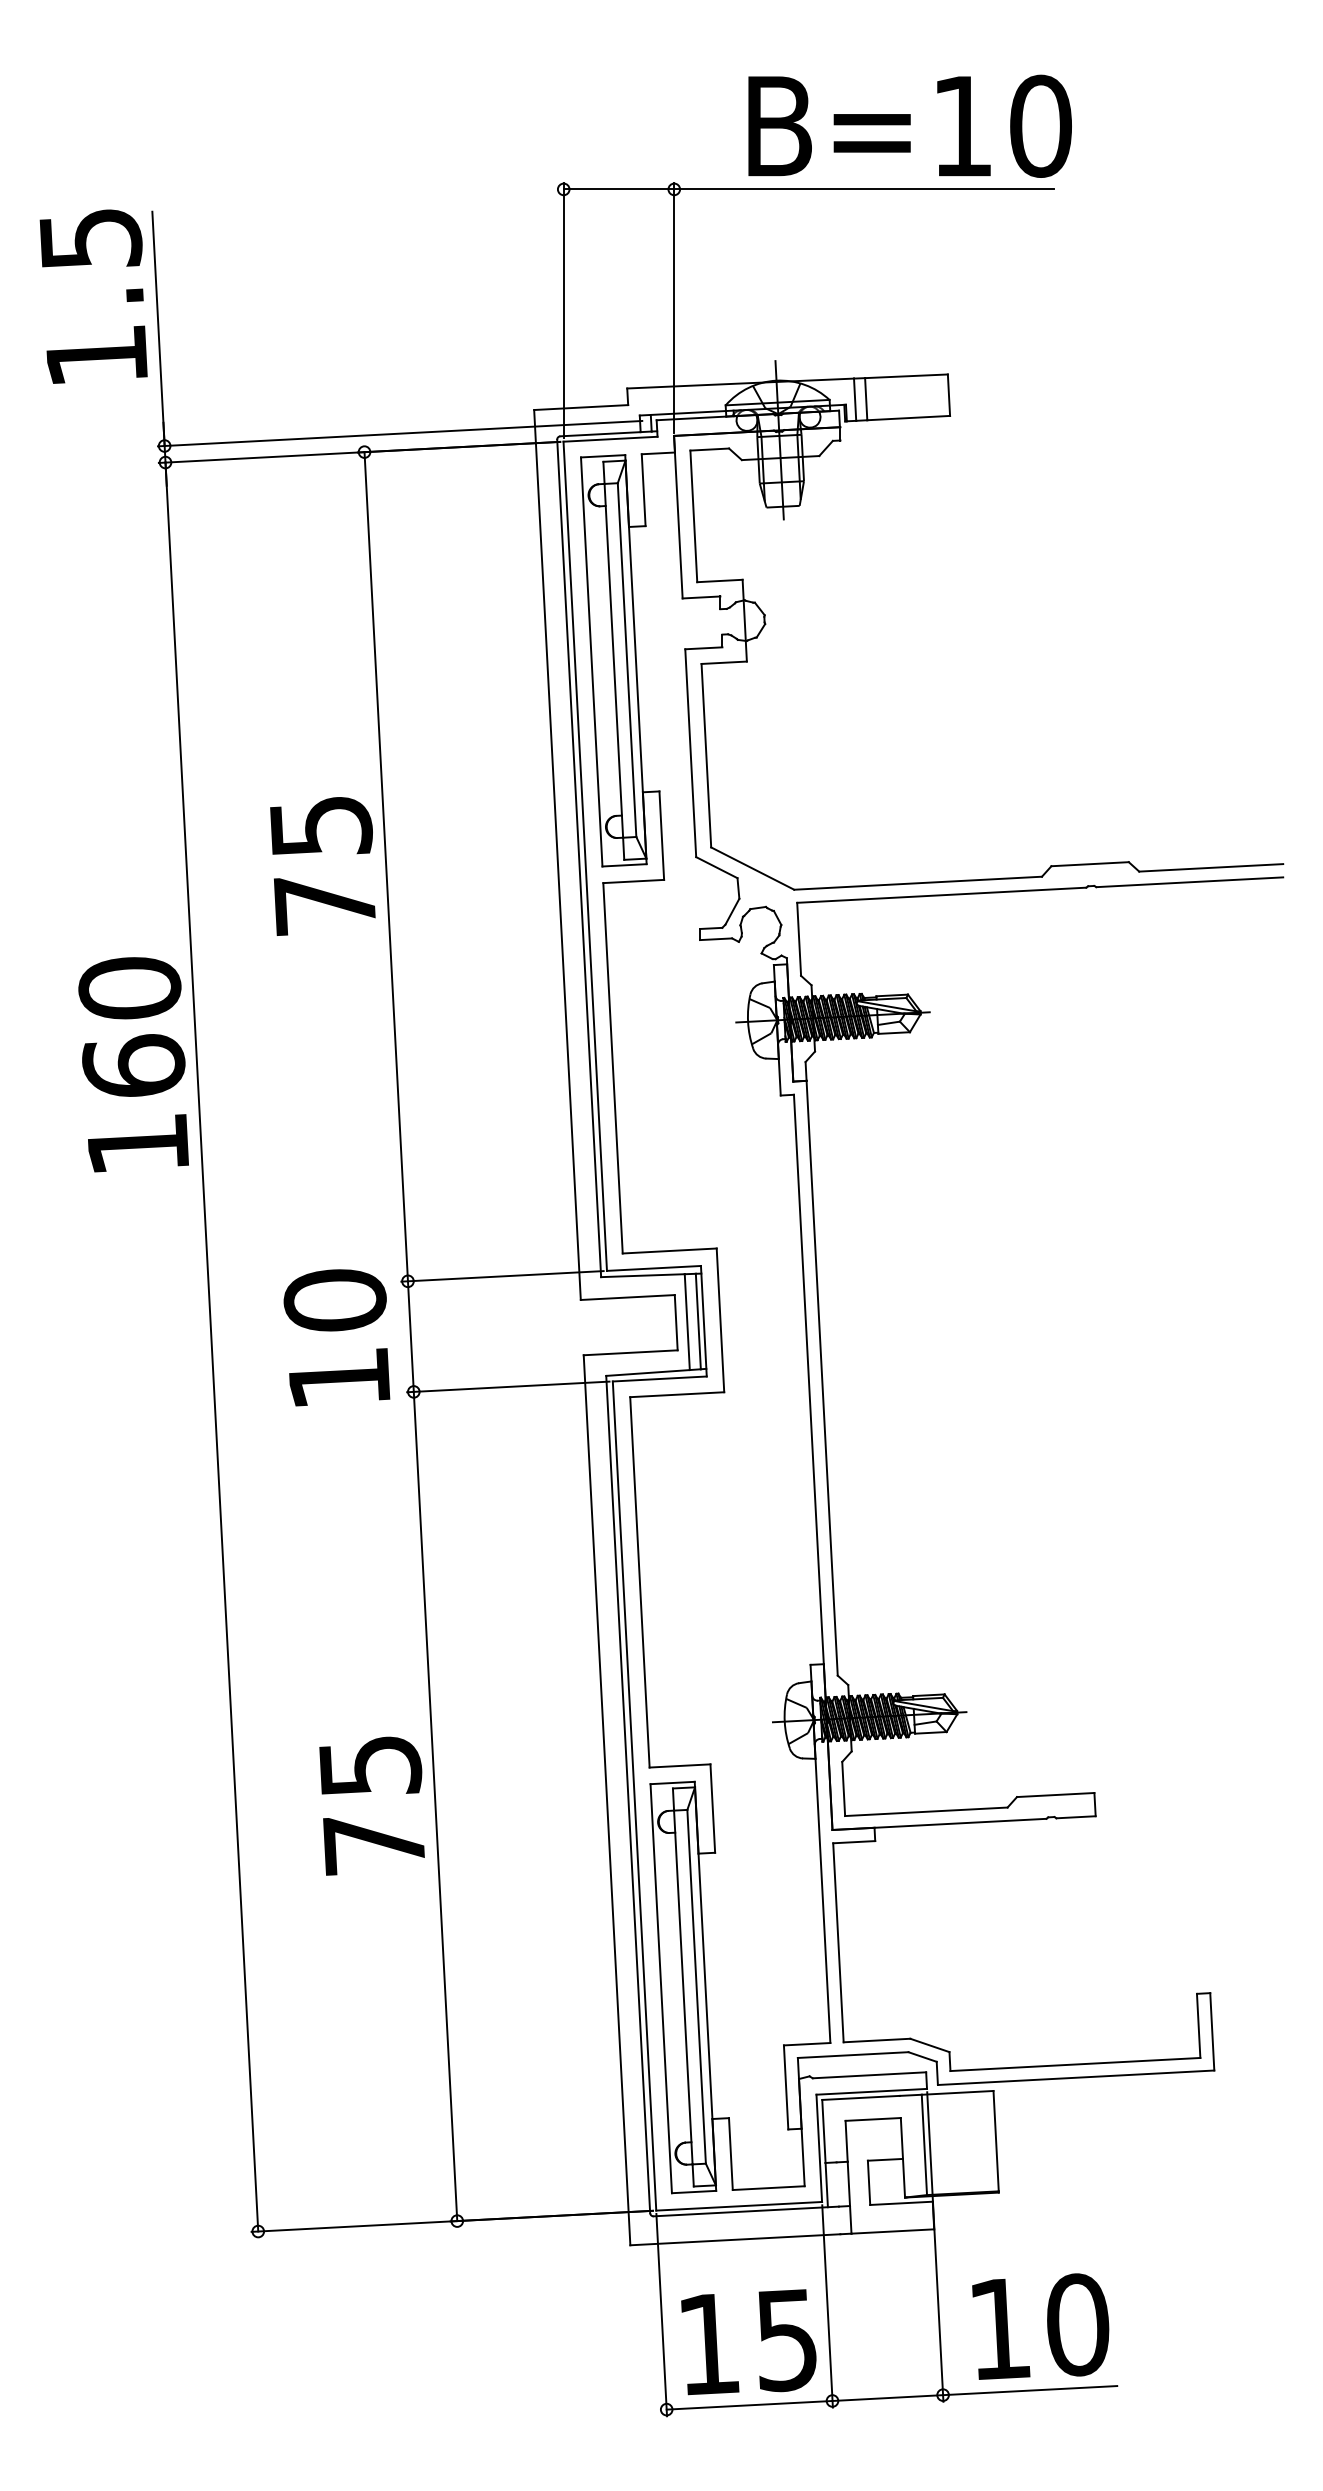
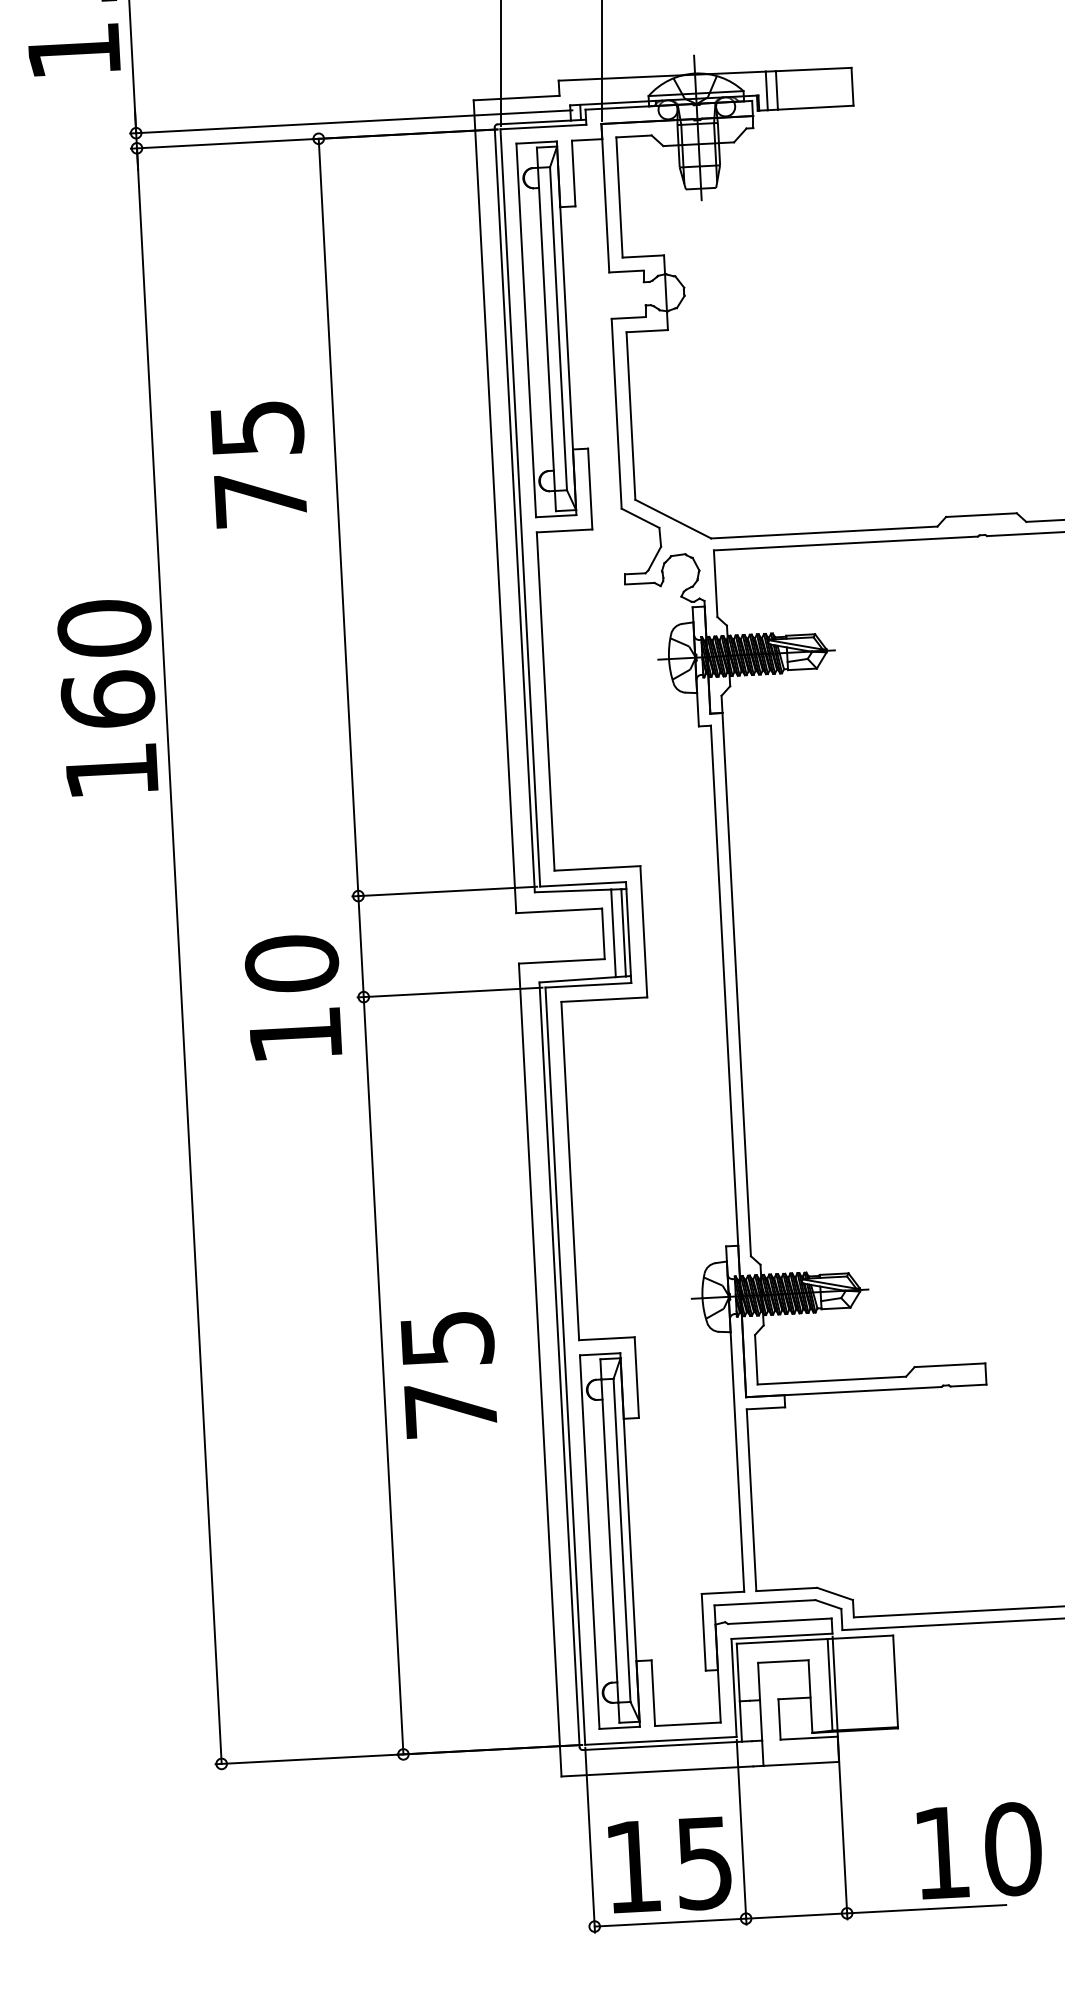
text: (322, 866) -> (258, 465), moved
text: (336, 1337) -> (293, 997), moved
text: (371, 1805) -> (448, 1374), moved
text: (1040, 2326) -> (979, 1850), moved

